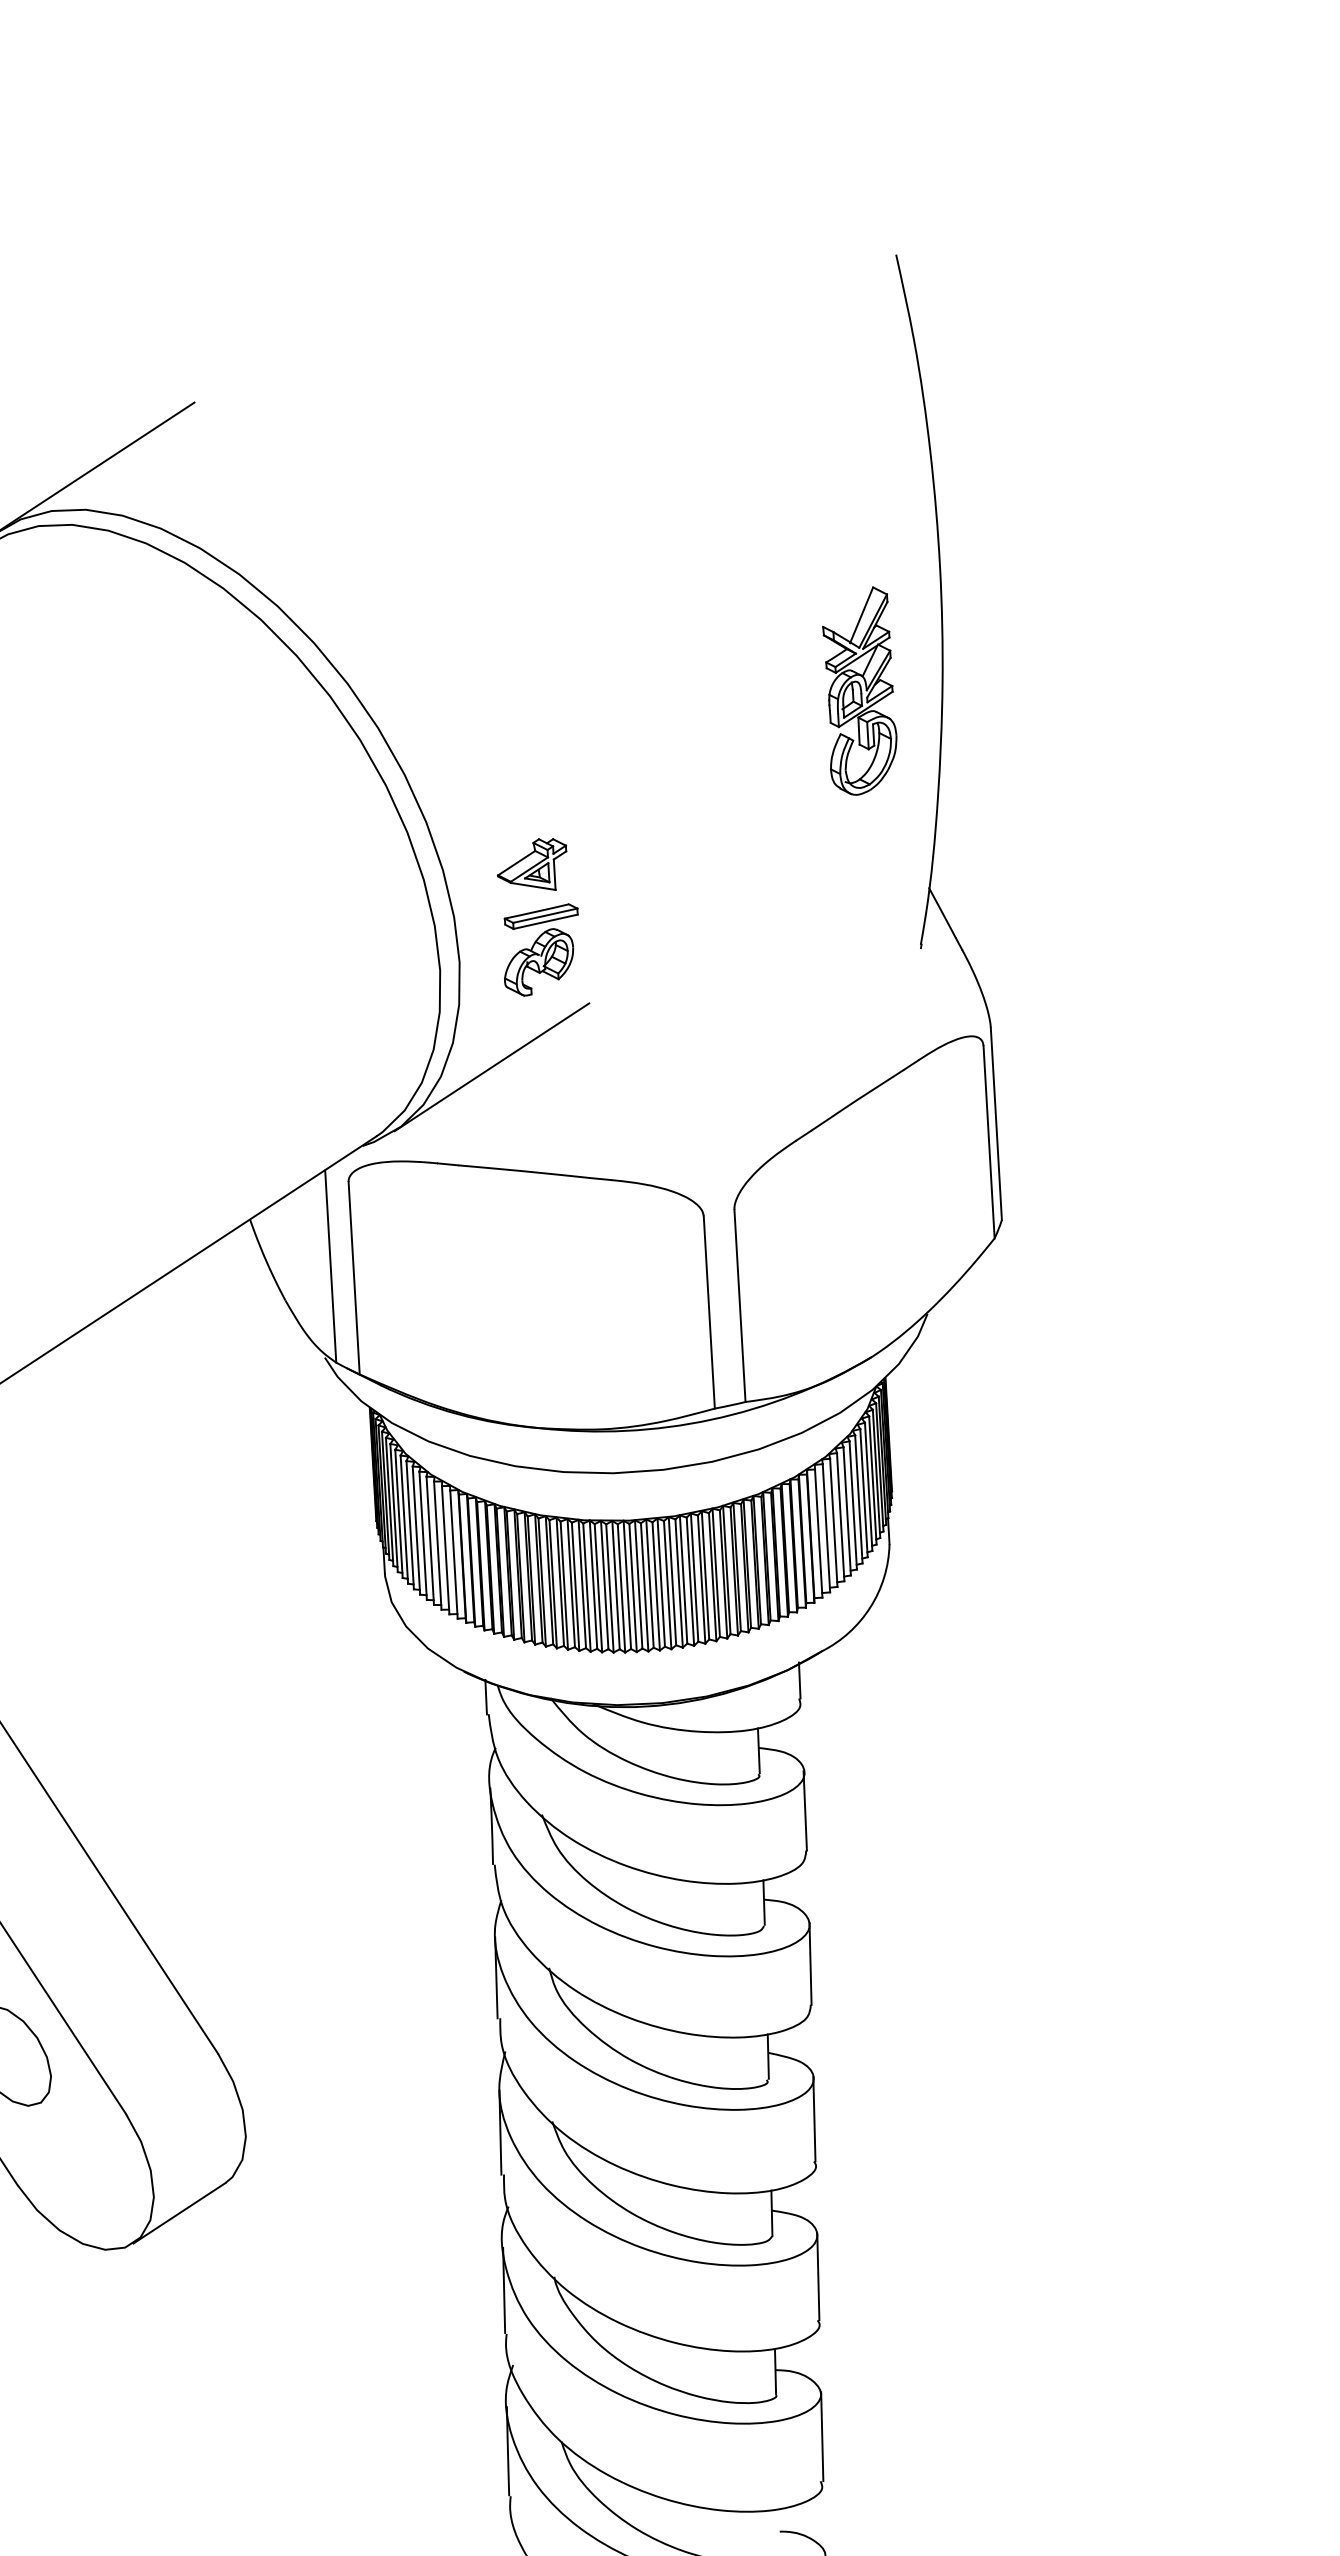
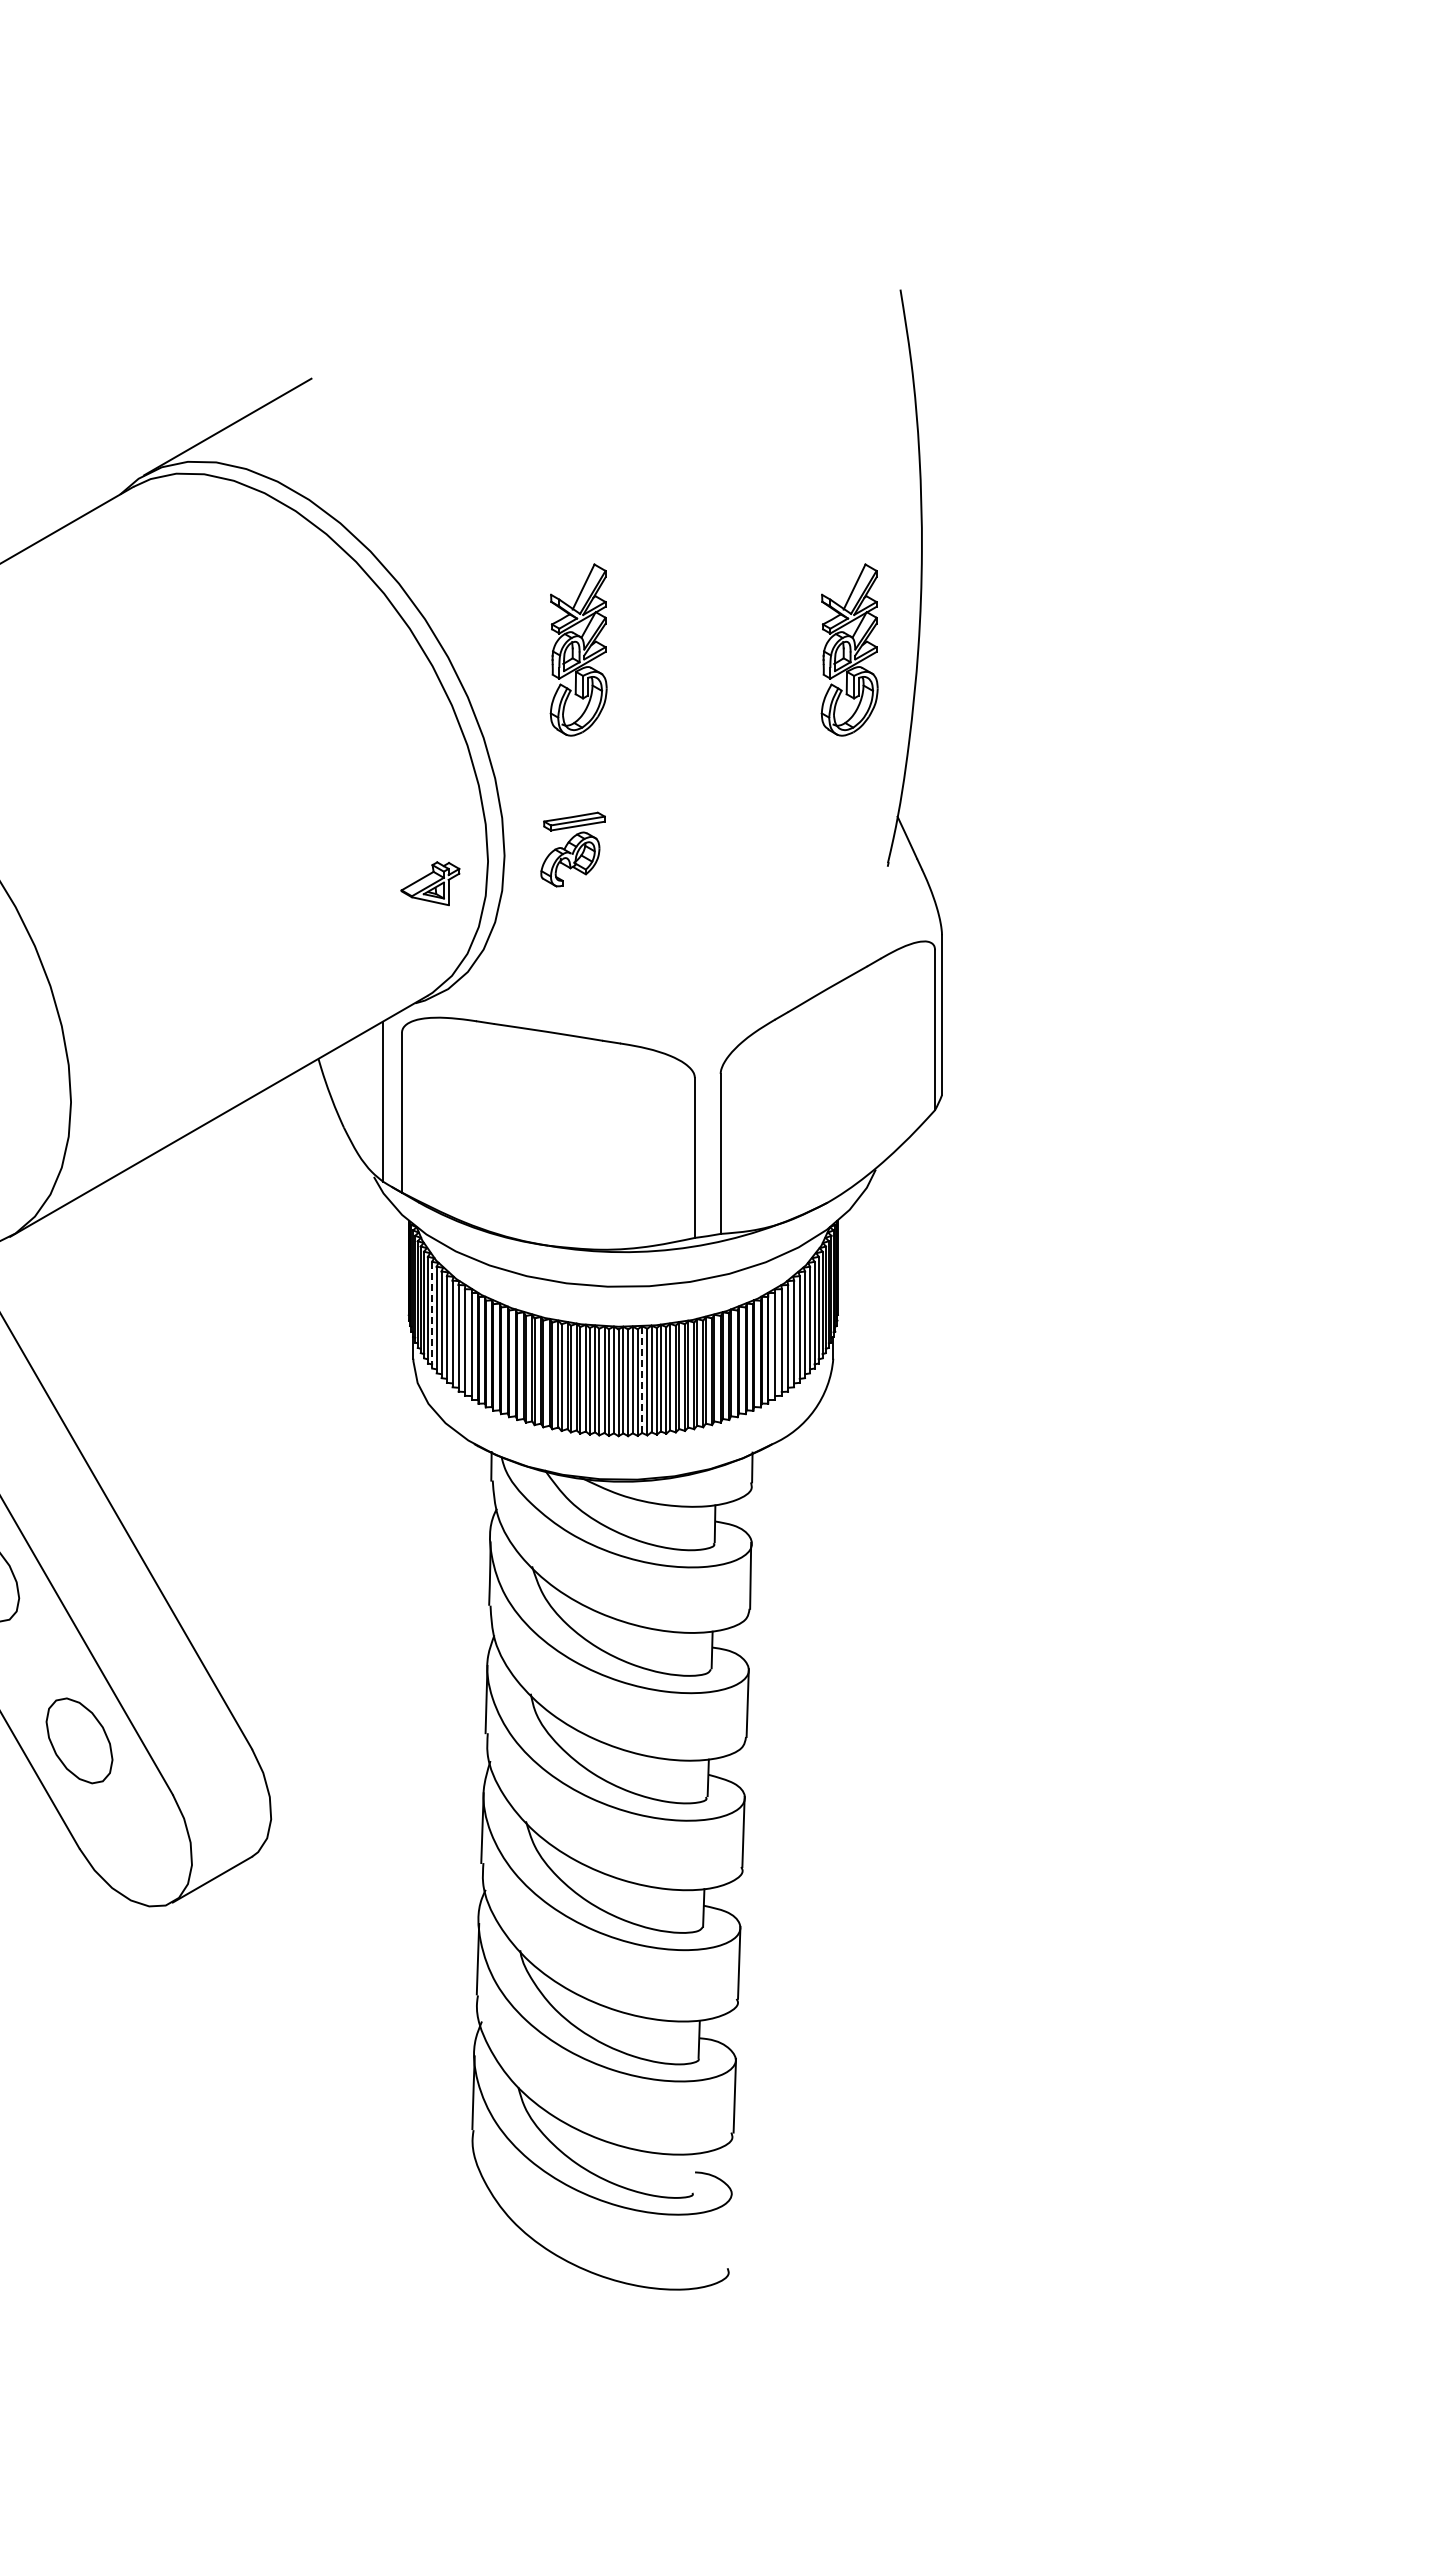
part: (534, 709) -> (578, 649), added
part: (532, 865) -> (430, 883), moved
line: (492, 1066) -> (526, 943), removed
line: (404, 1520) -> (432, 1315), solid -> dashed
line: (661, 1582) -> (642, 1379), solid -> dashed

